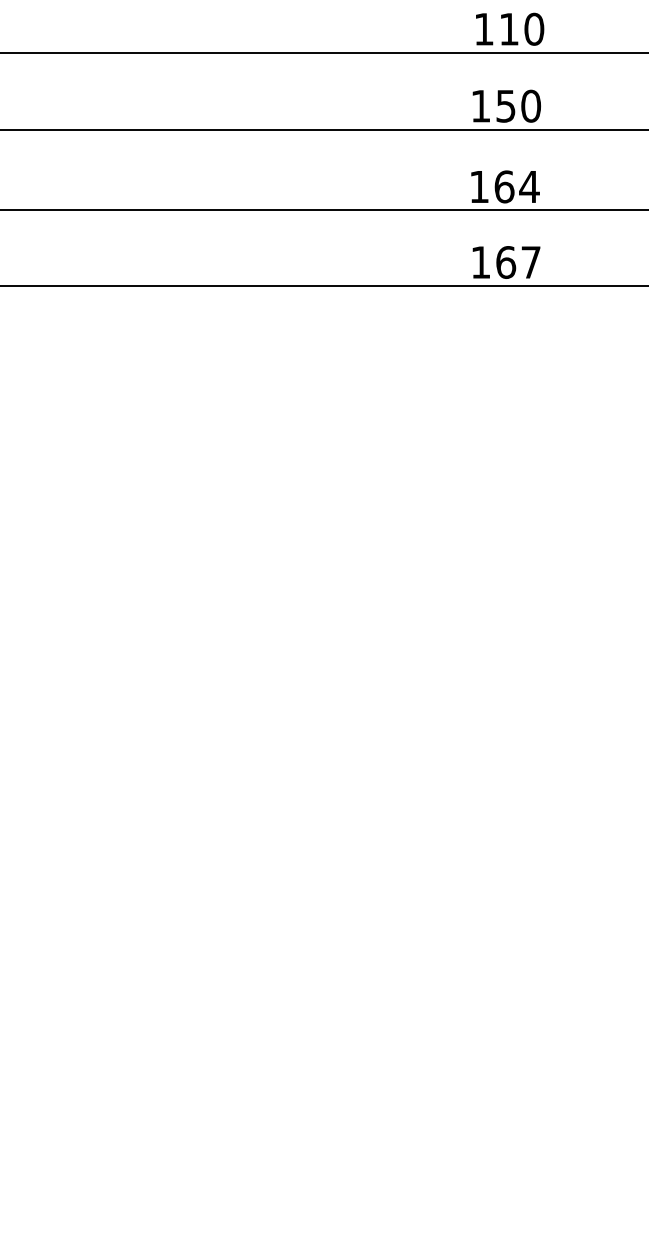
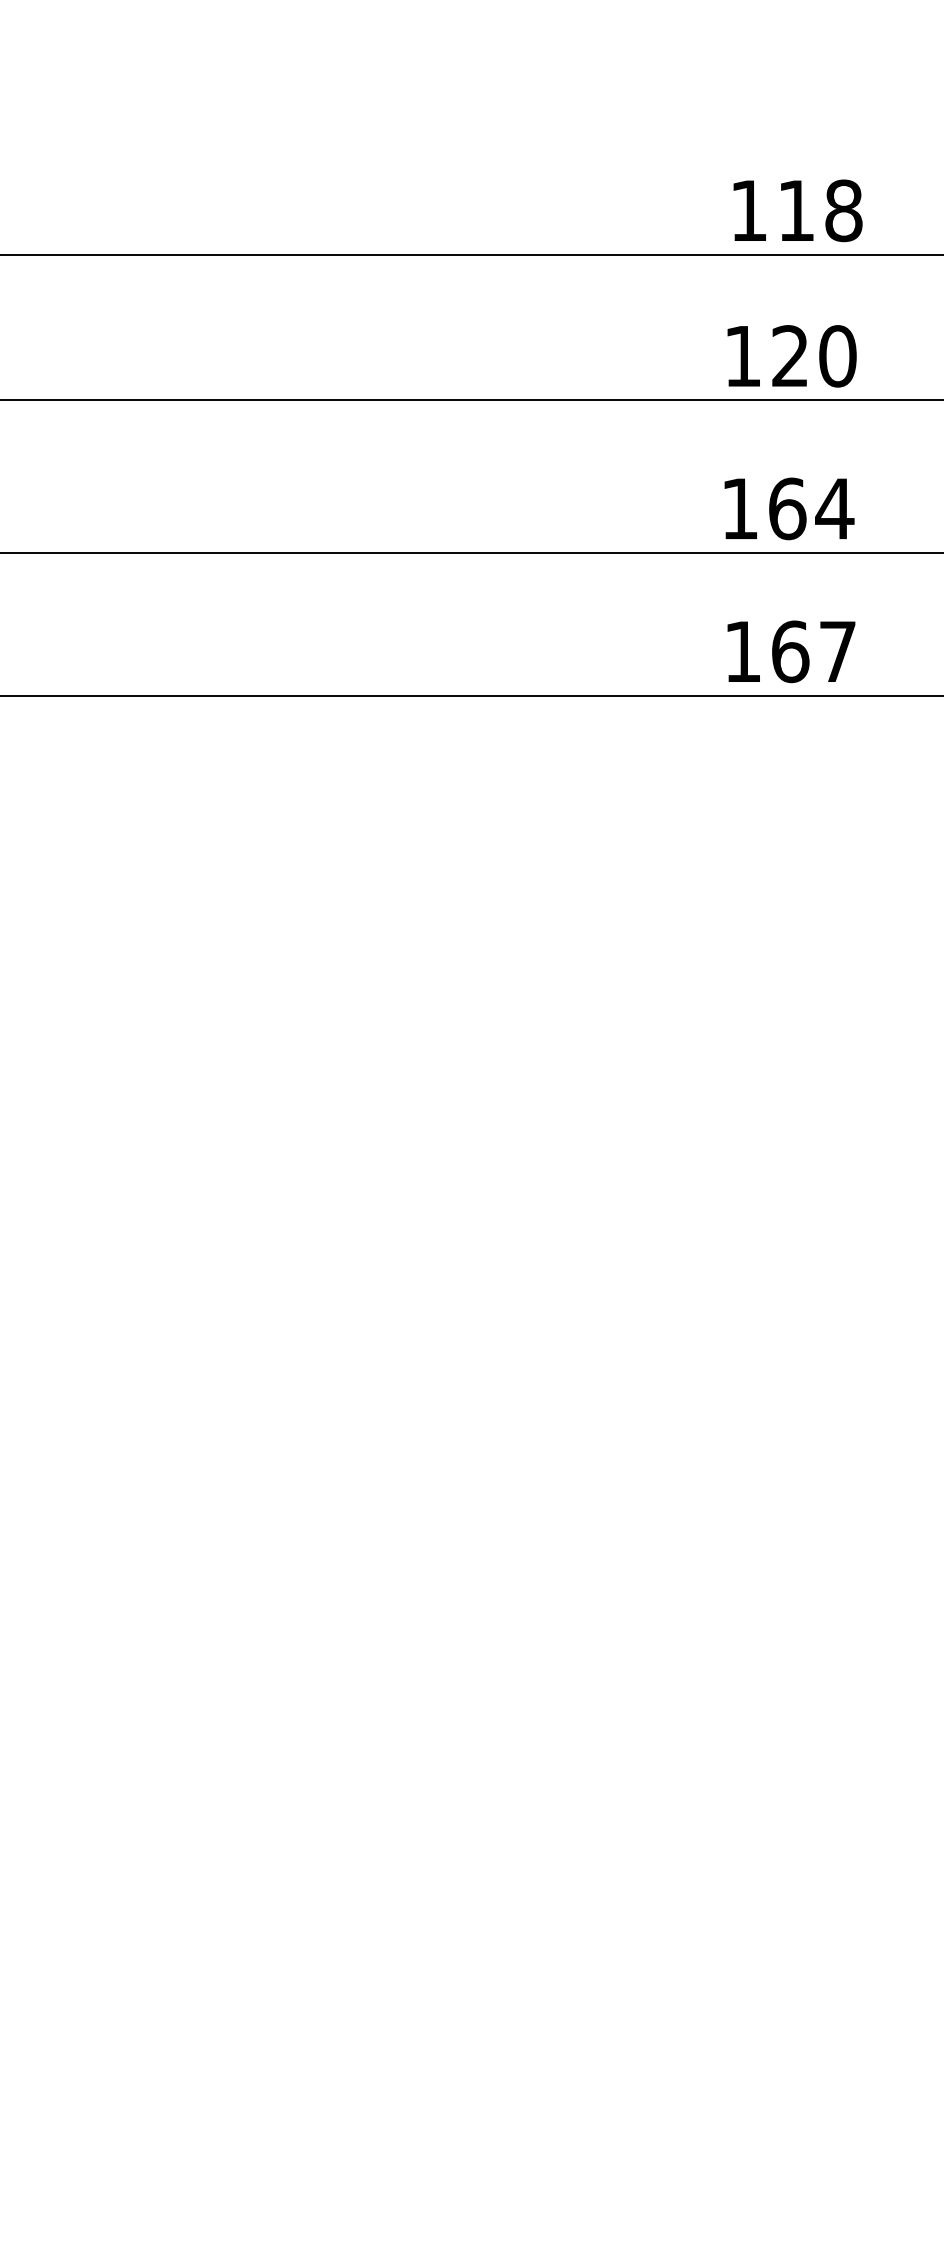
text: (534, 29) -> (844, 211), 110 -> 118
text: (505, 105) -> (789, 354), 150 -> 120

